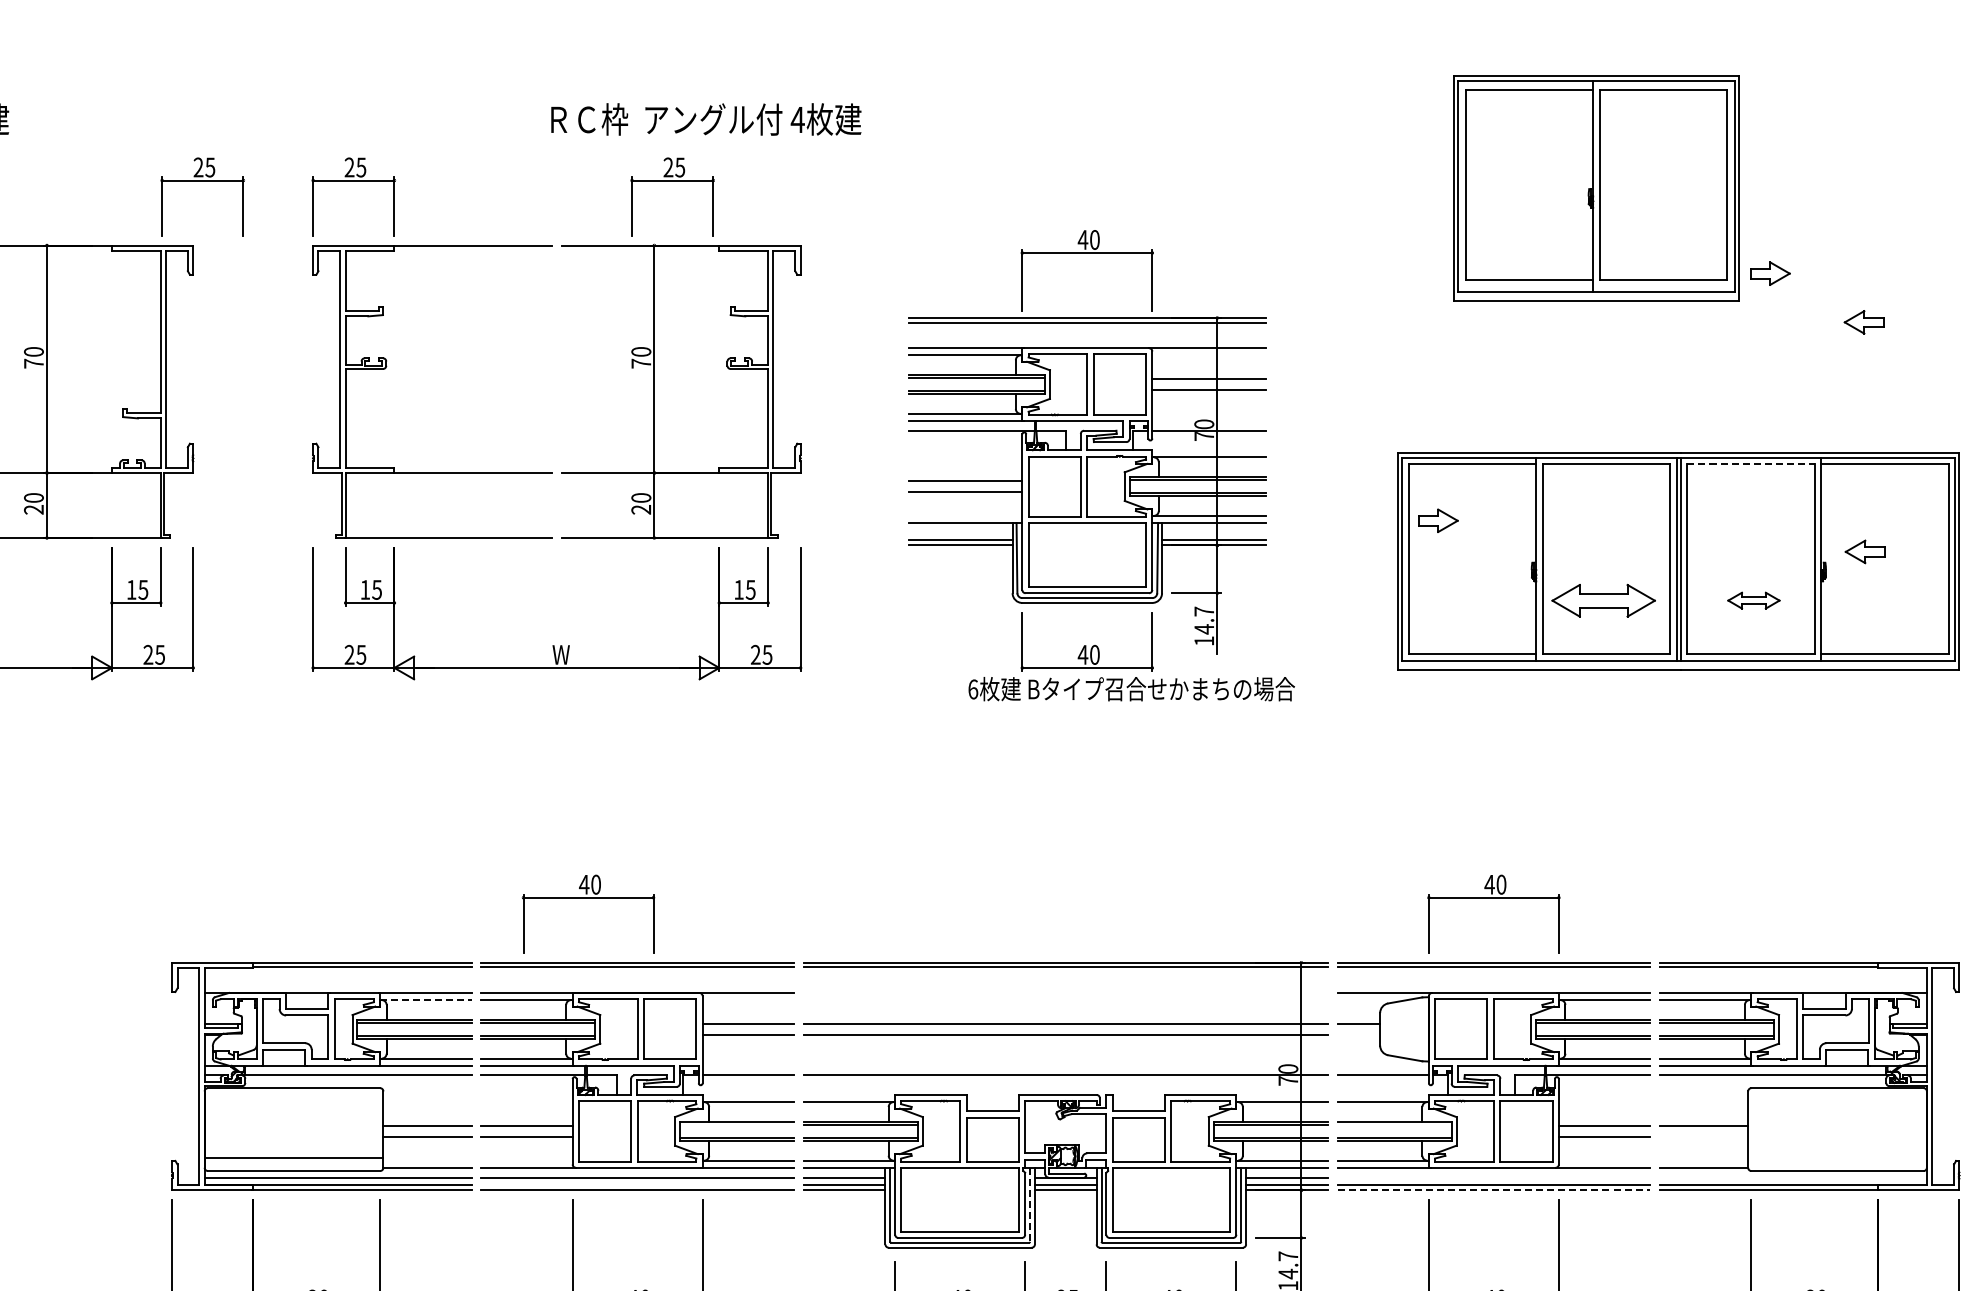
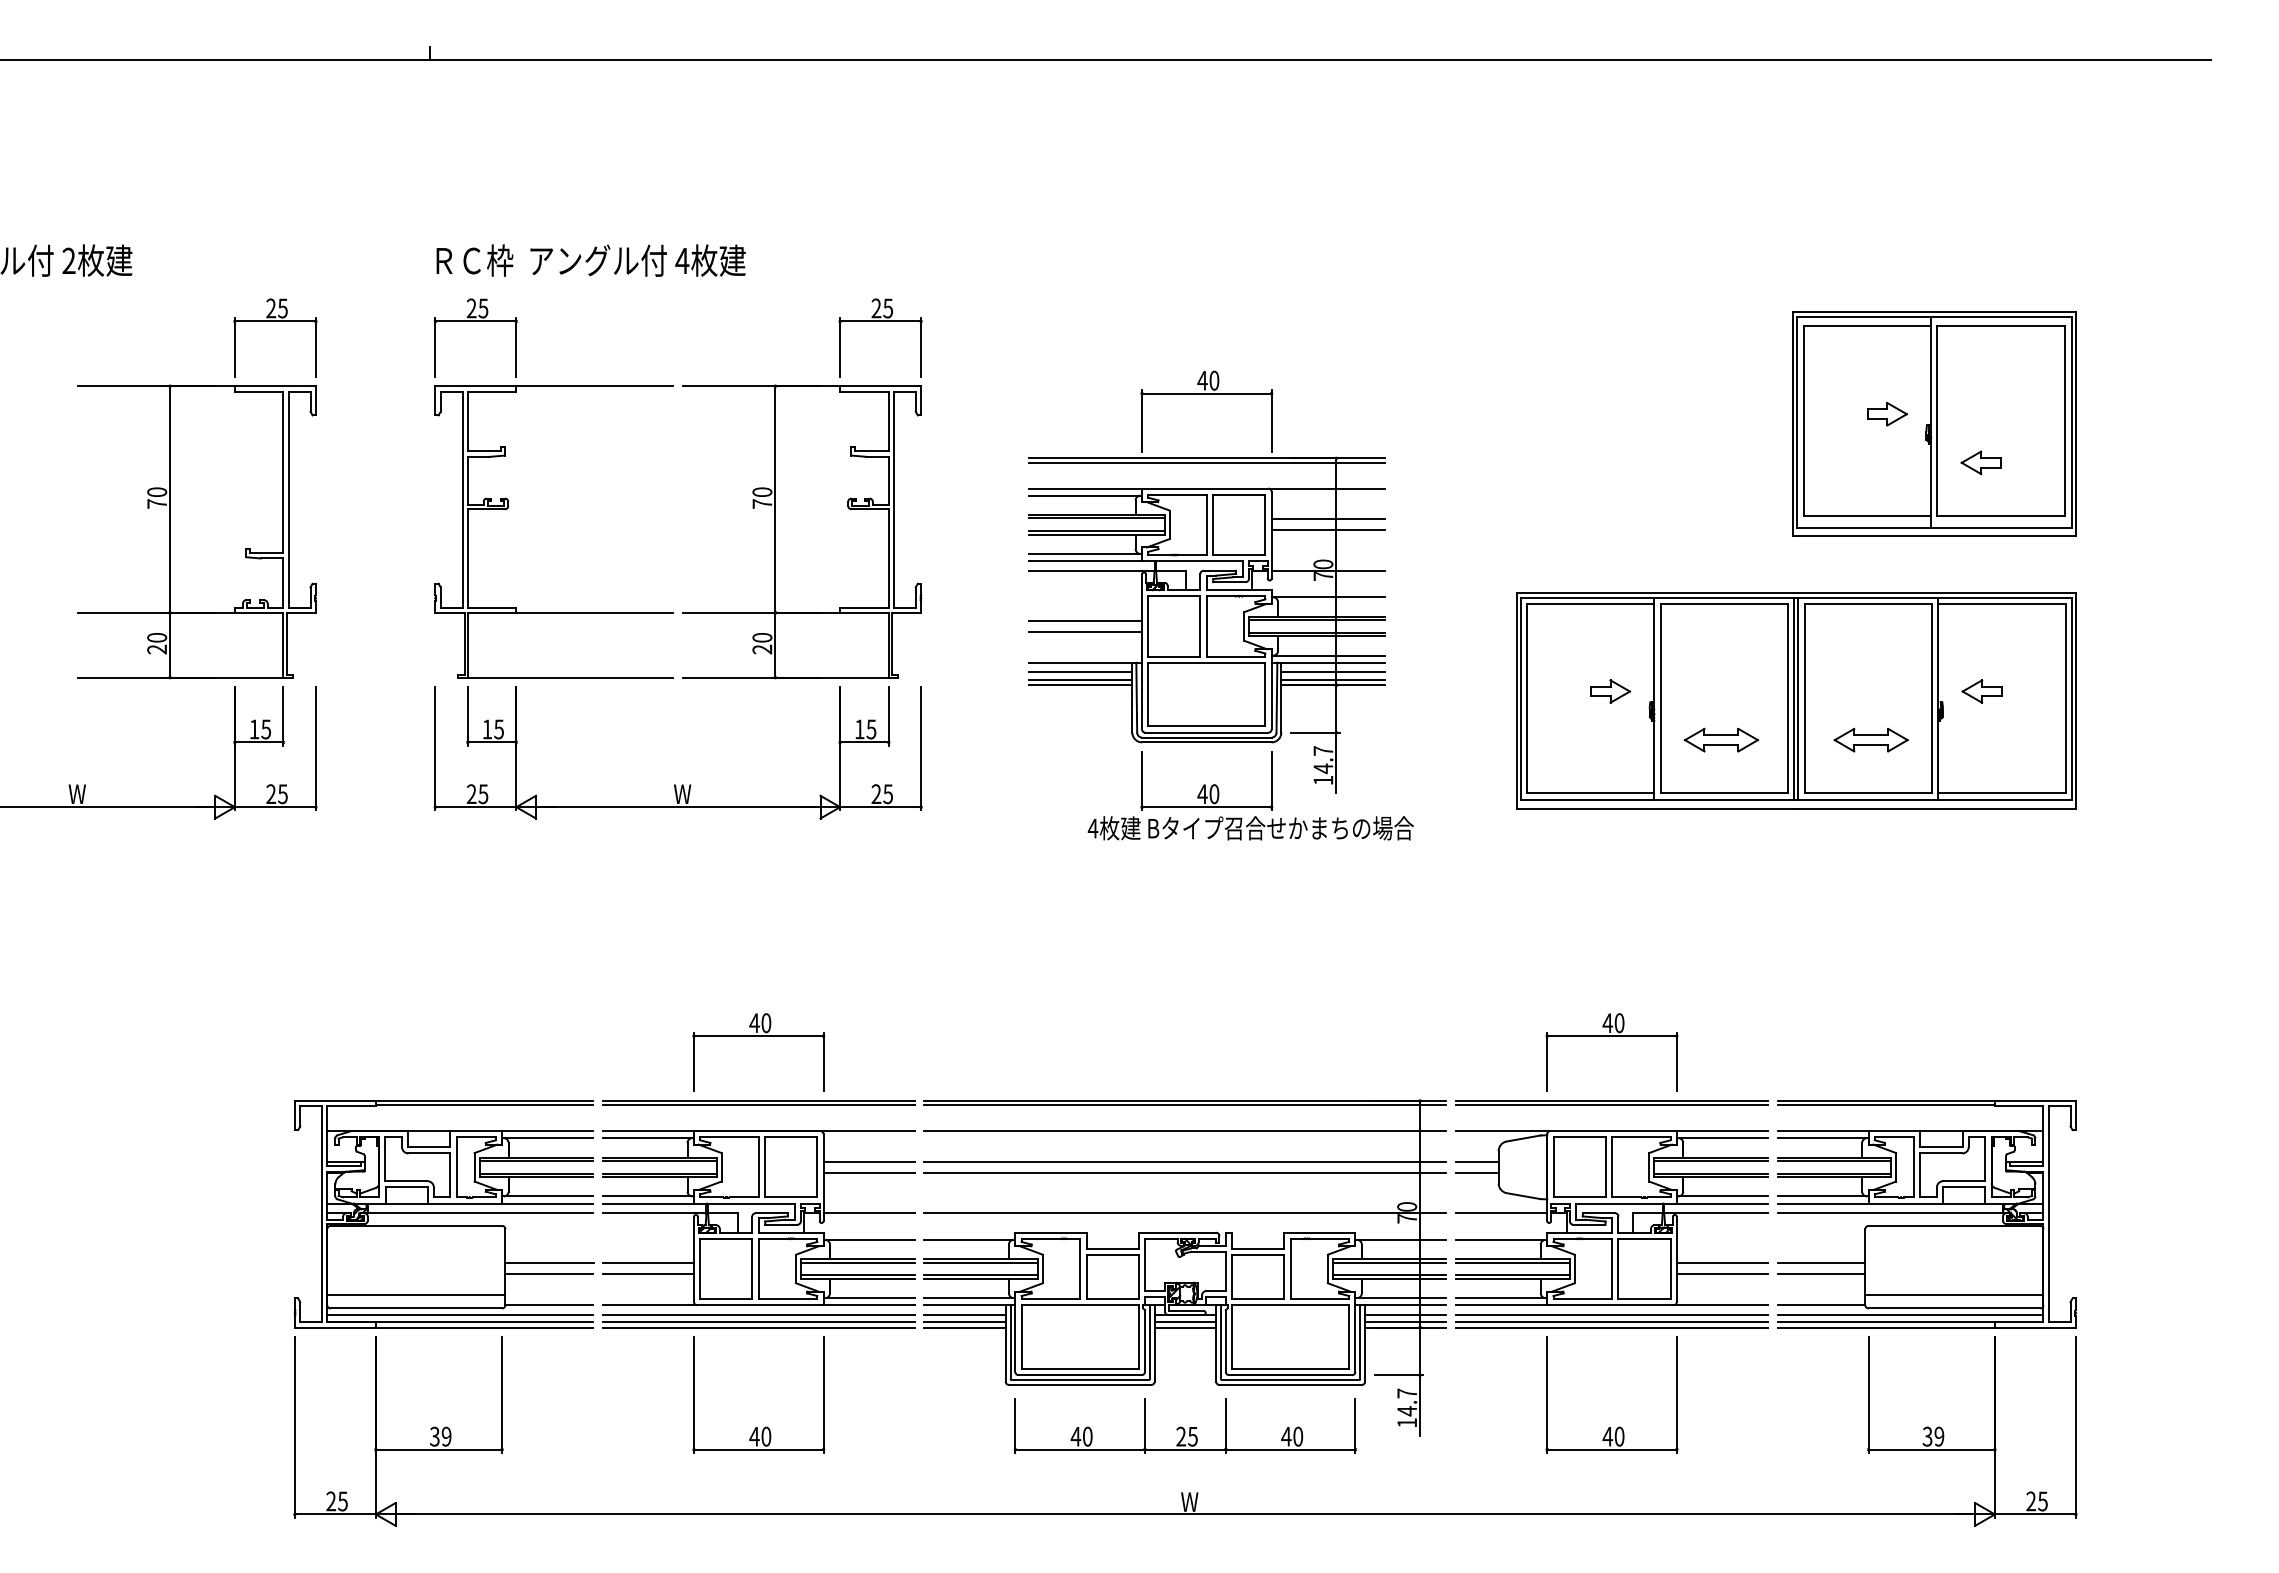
text: (705, 119) -> (590, 260), moved
part: (202, 180) -> (275, 321), moved
part: (672, 180) -> (880, 321), moved
part: (1596, 187) -> (1934, 423), moved
line: (1751, 463) -> (1868, 603), dashed -> solid
part: (1438, 520) -> (1610, 691), moved
line: (960, 532) -> (1080, 672), added
line: (1213, 532) -> (1332, 672), added
part: (1603, 600) -> (1721, 739), size x0.71
part: (1753, 600) -> (1870, 739), size x1.43
text: (972, 689) -> (1092, 828), 6 -> 4
part: (588, 898) -> (758, 1036), moved
line: (1065, 993) -> (1185, 1131), added
line: (425, 1000) -> (547, 1138), dashed -> solid
line: (1358, 1034) -> (1477, 1172), added
line: (736, 1124) -> (857, 1262), added
line: (1394, 1124) -> (1512, 1262), added
line: (1704, 1136) -> (1821, 1274), added
line: (1837, 1157) -> (1954, 1295), added
line: (1493, 1177) -> (1611, 1314), added
line: (1793, 1177) -> (1910, 1314), added
line: (637, 1185) -> (758, 1322), added
line: (1494, 1190) -> (1612, 1327), dashed -> solid
line: (1029, 1205) -> (1149, 1342), dashed -> solid

